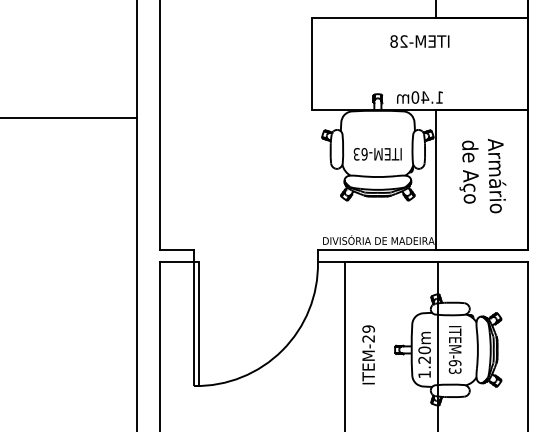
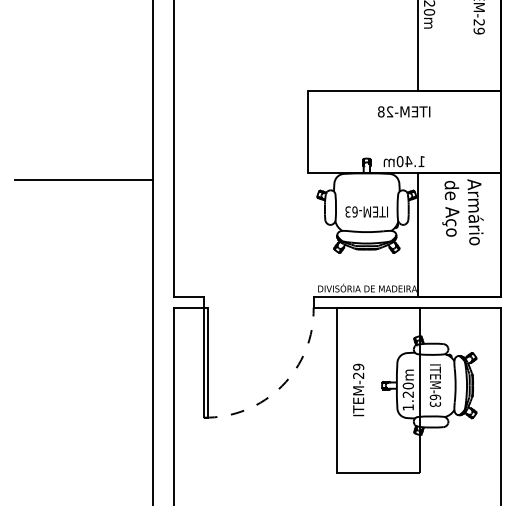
text: (482, 176) -> (462, 212), moved
arc: (282, 350) -> (282, 386), solid -> dashed

